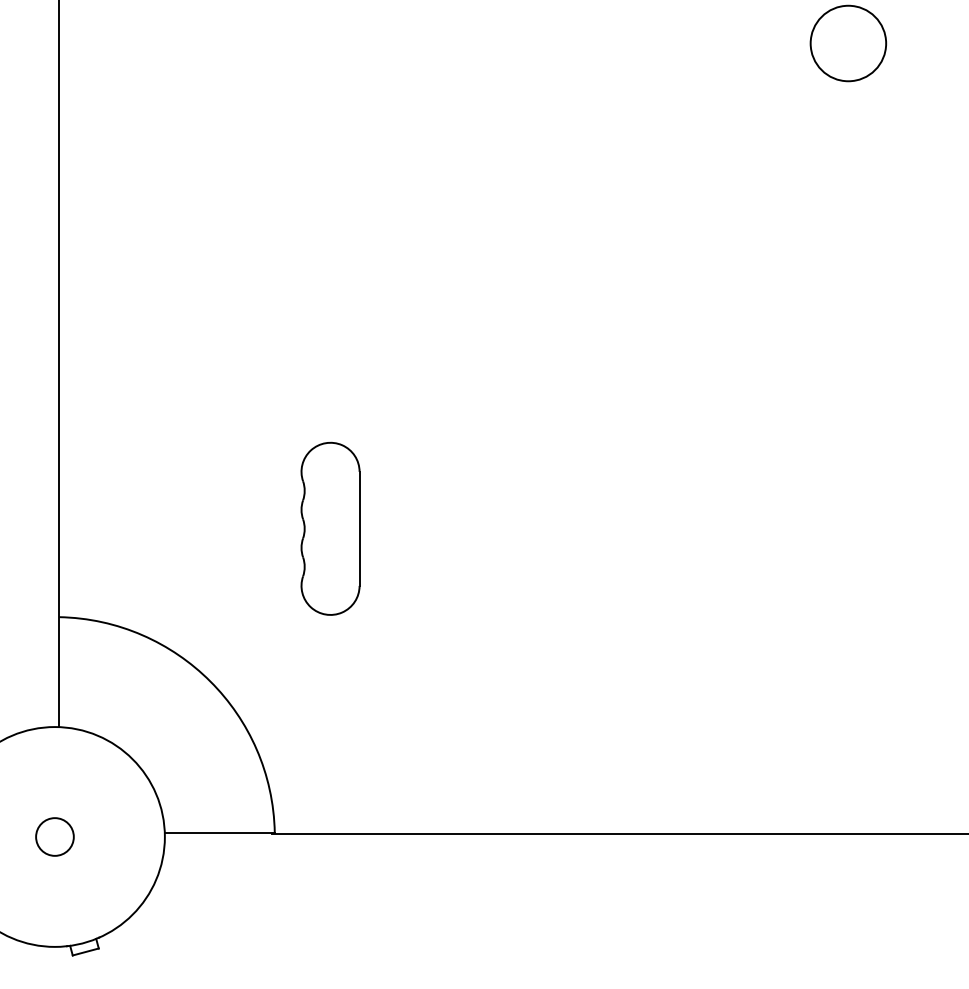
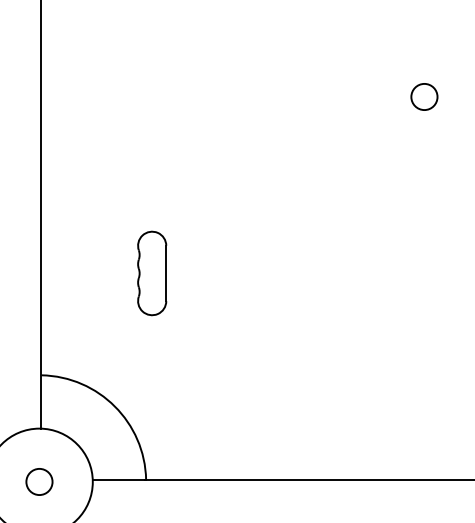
circle: (848, 42) -> (424, 96), size x0.71
part: (331, 528) -> (152, 273), moved
circle: (55, 836) -> (39, 481), size x1.43

